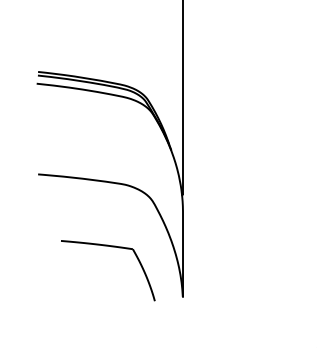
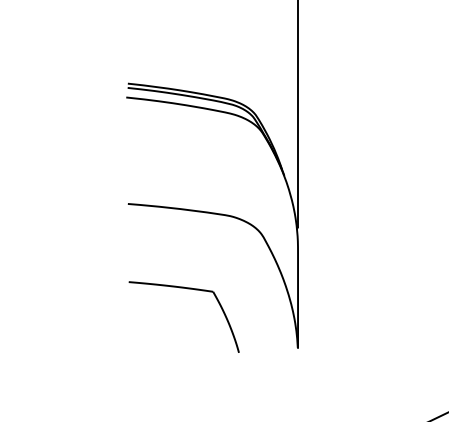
part: (111, 247) -> (187, 289), moved

